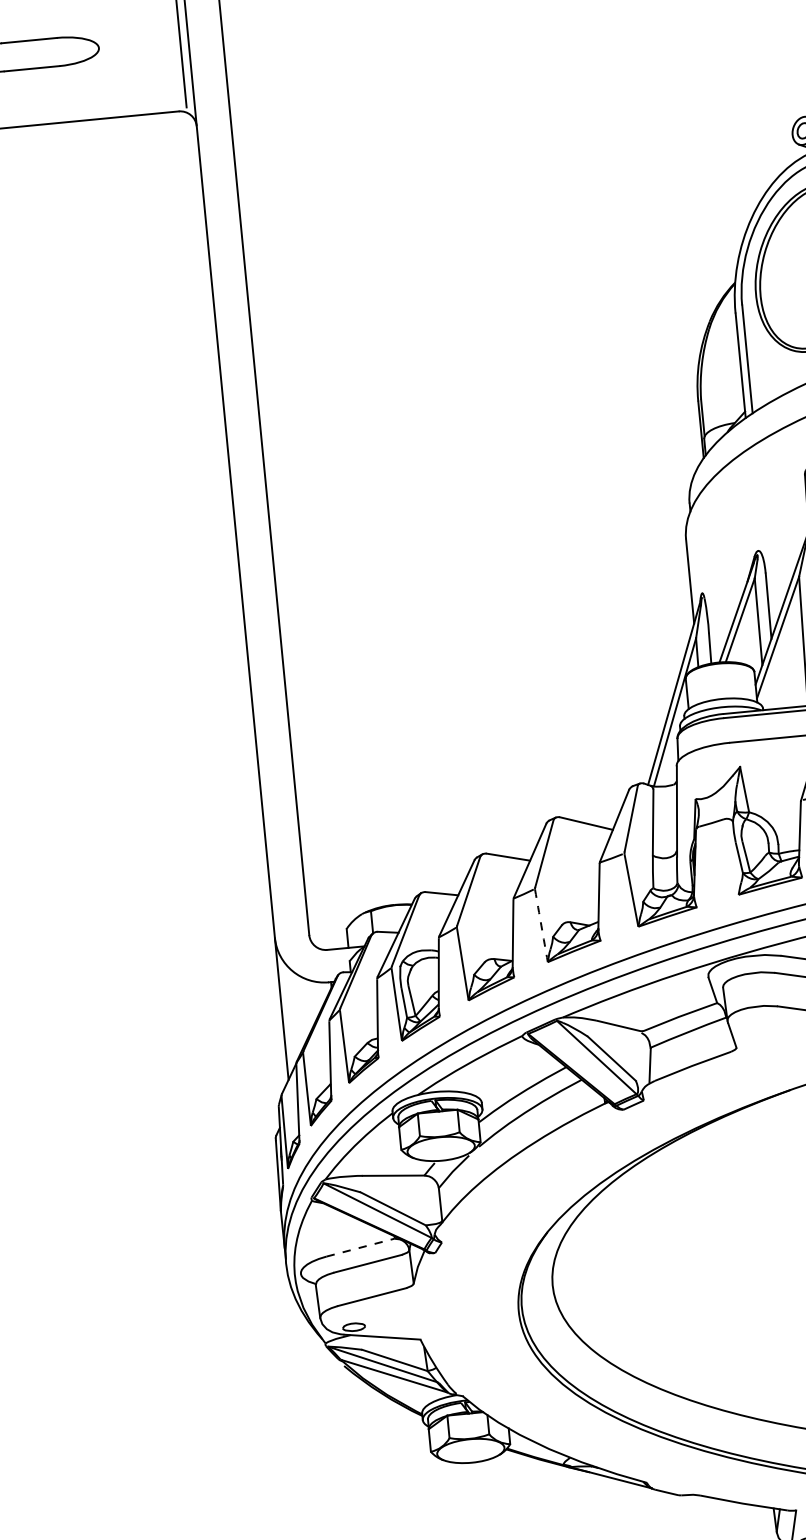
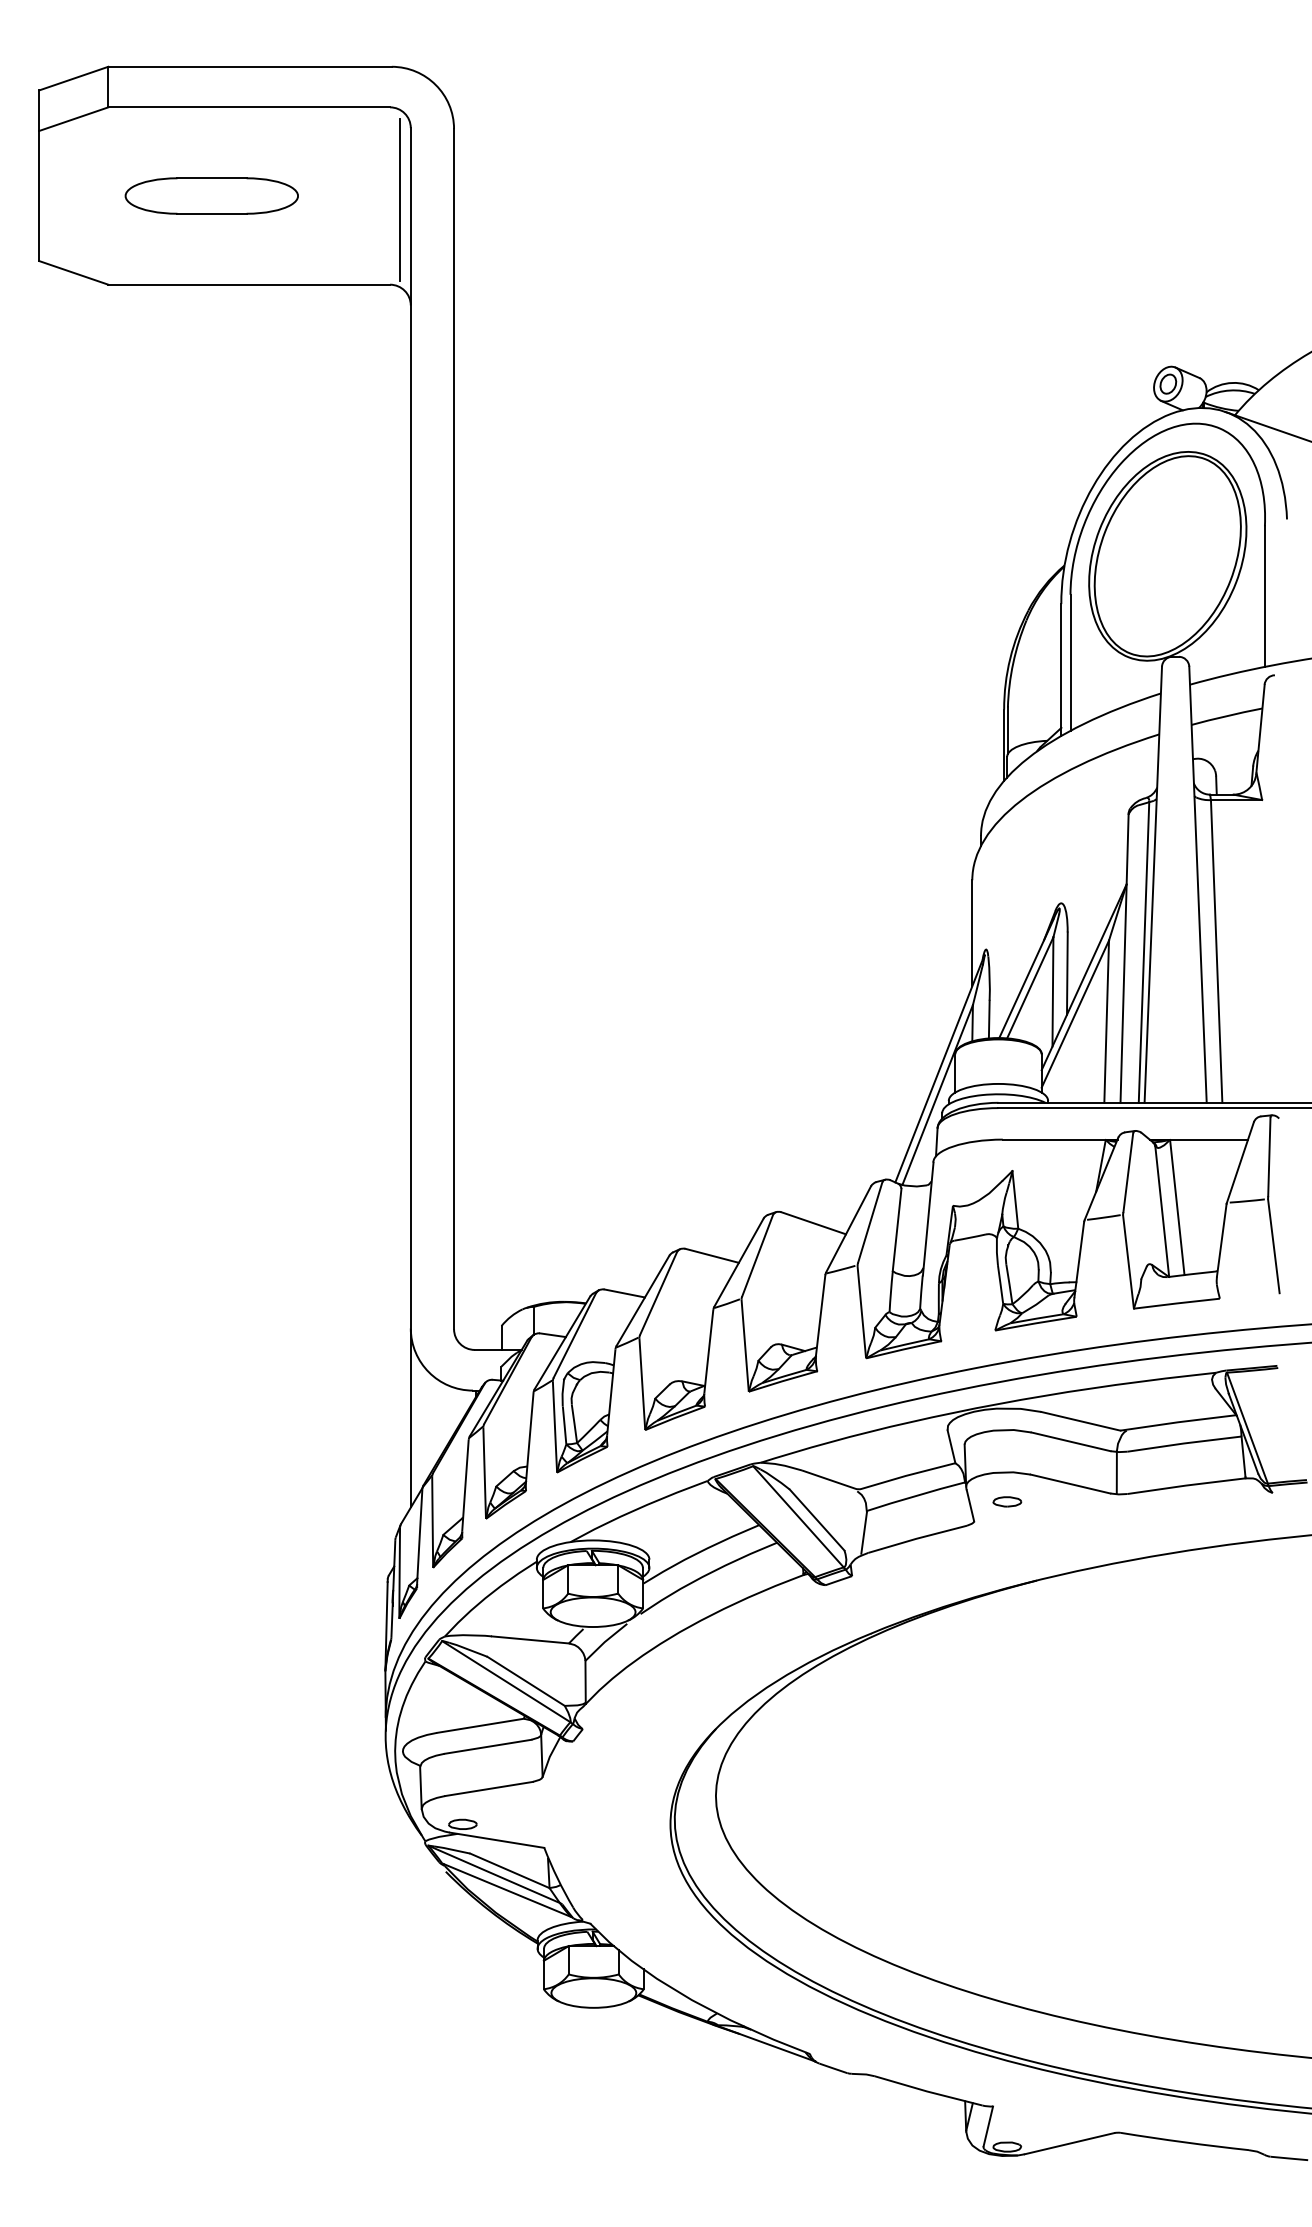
arc: (541, 925) -> (745, 1345), dashed -> solid
part: (761, 1029) -> (1007, 1501), added
line: (360, 1247) -> (480, 1725), dashed -> solid

